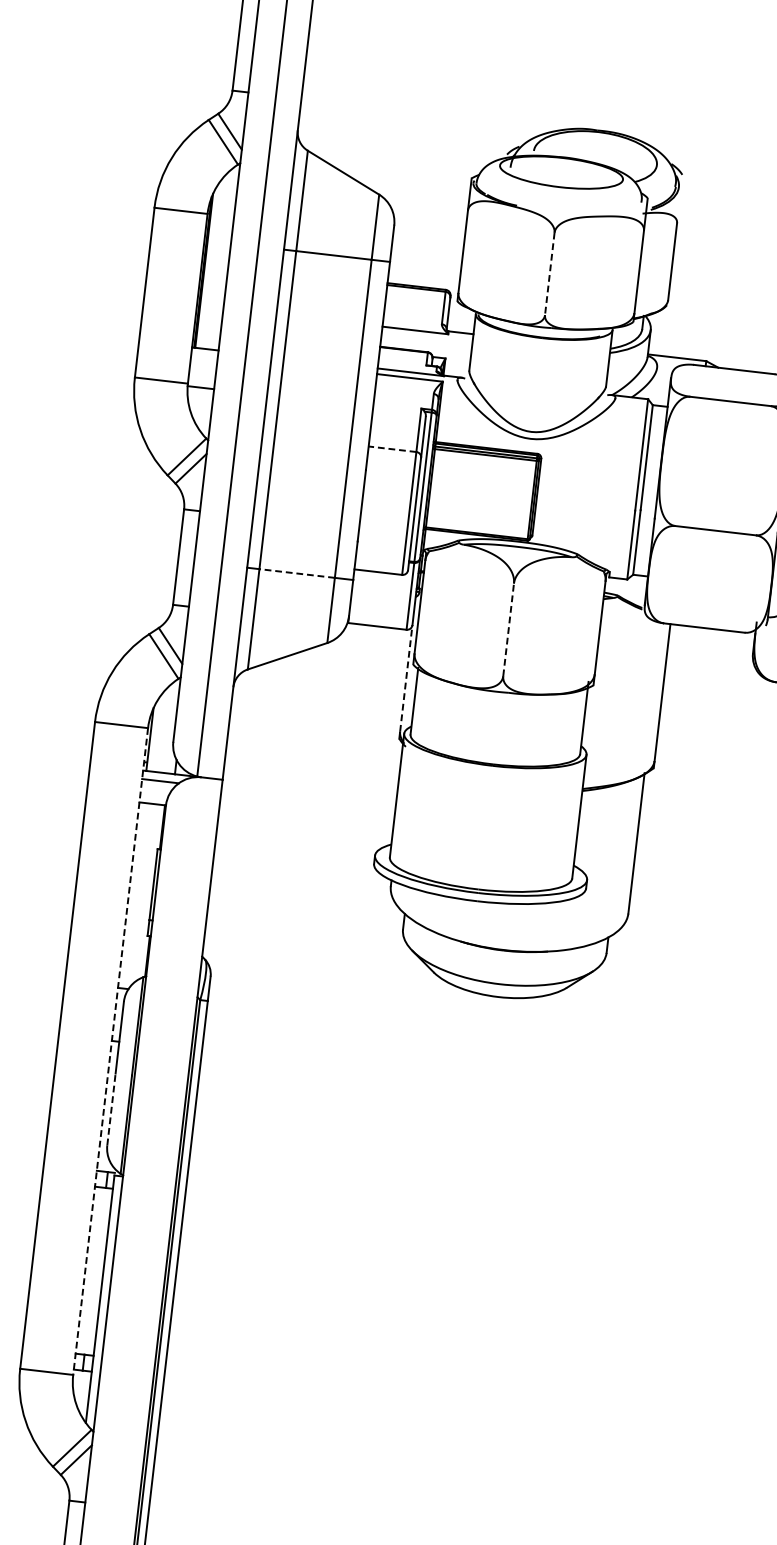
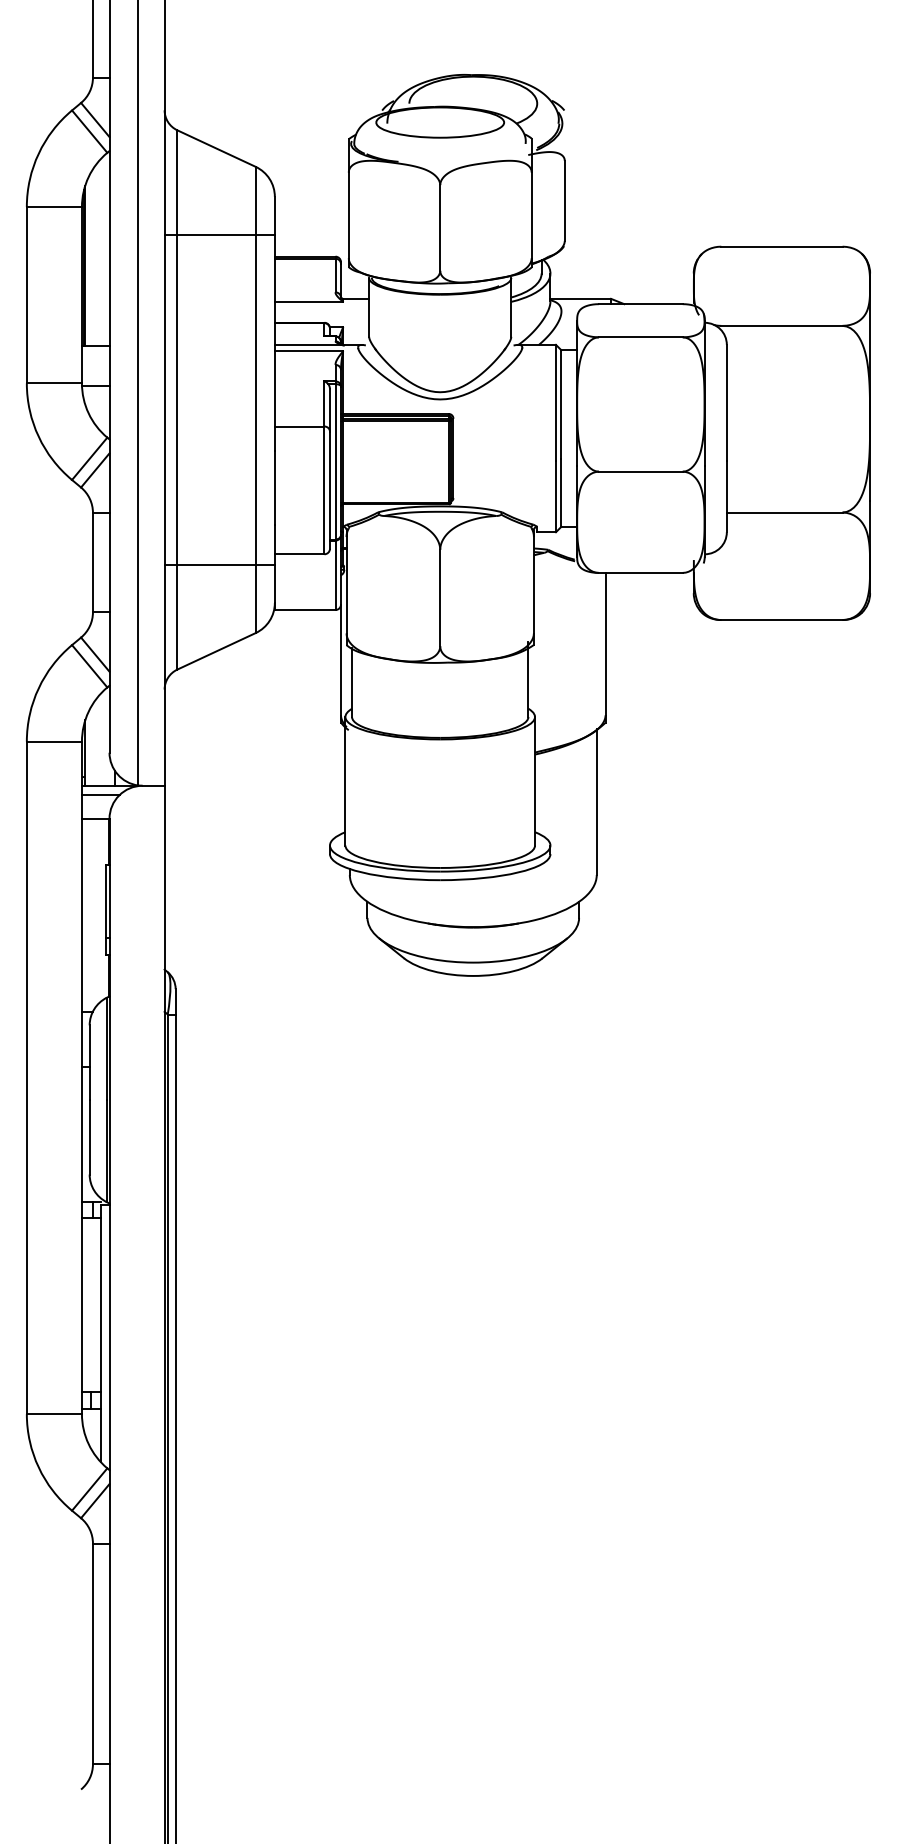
line: (550, 273) -> (440, 227), dashed -> solid
line: (392, 449) -> (299, 426), dashed -> solid
line: (297, 573) -> (216, 565), dashed -> solid
line: (508, 629) -> (440, 597), dashed -> solid
line: (406, 678) -> (341, 659), dashed -> solid
line: (110, 1052) -> (81, 1078), dashed -> solid
line: (111, 1108) -> (89, 1136), dashed -> solid

